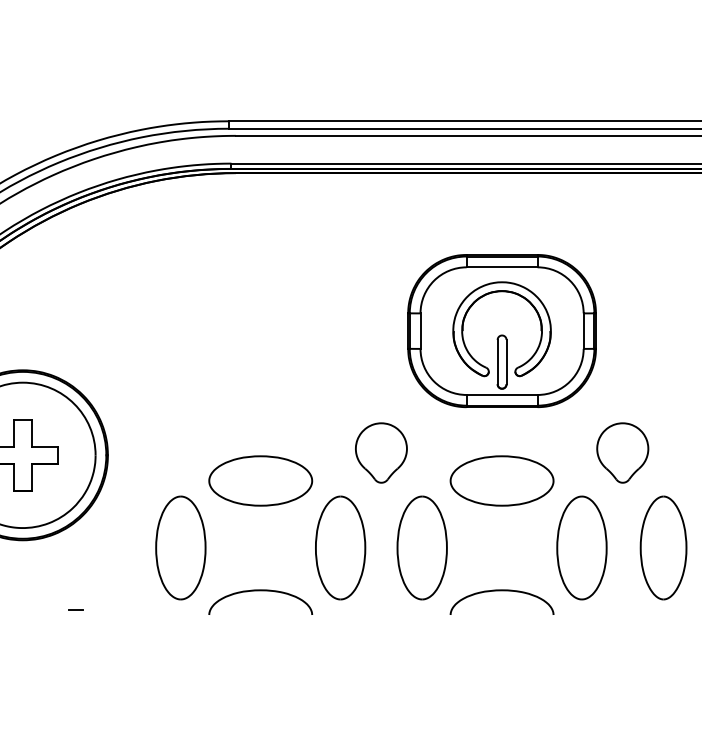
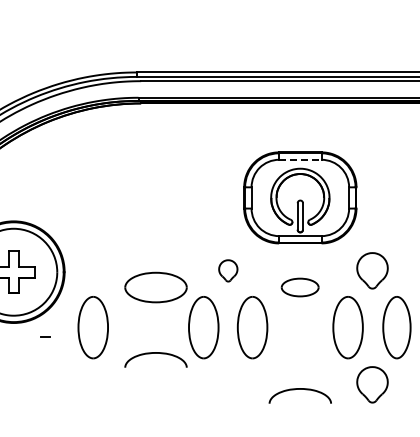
line: (502, 266) -> (300, 159), solid -> dashed
part: (381, 452) -> (228, 270), size x0.6
part: (500, 480) -> (299, 287), size x0.6
part: (179, 547) -> (92, 327), moved
curve: (500, 591) -> (299, 389), moved
line: (75, 609) -> (45, 336), moved
part: (622, 643) -> (372, 384), added

